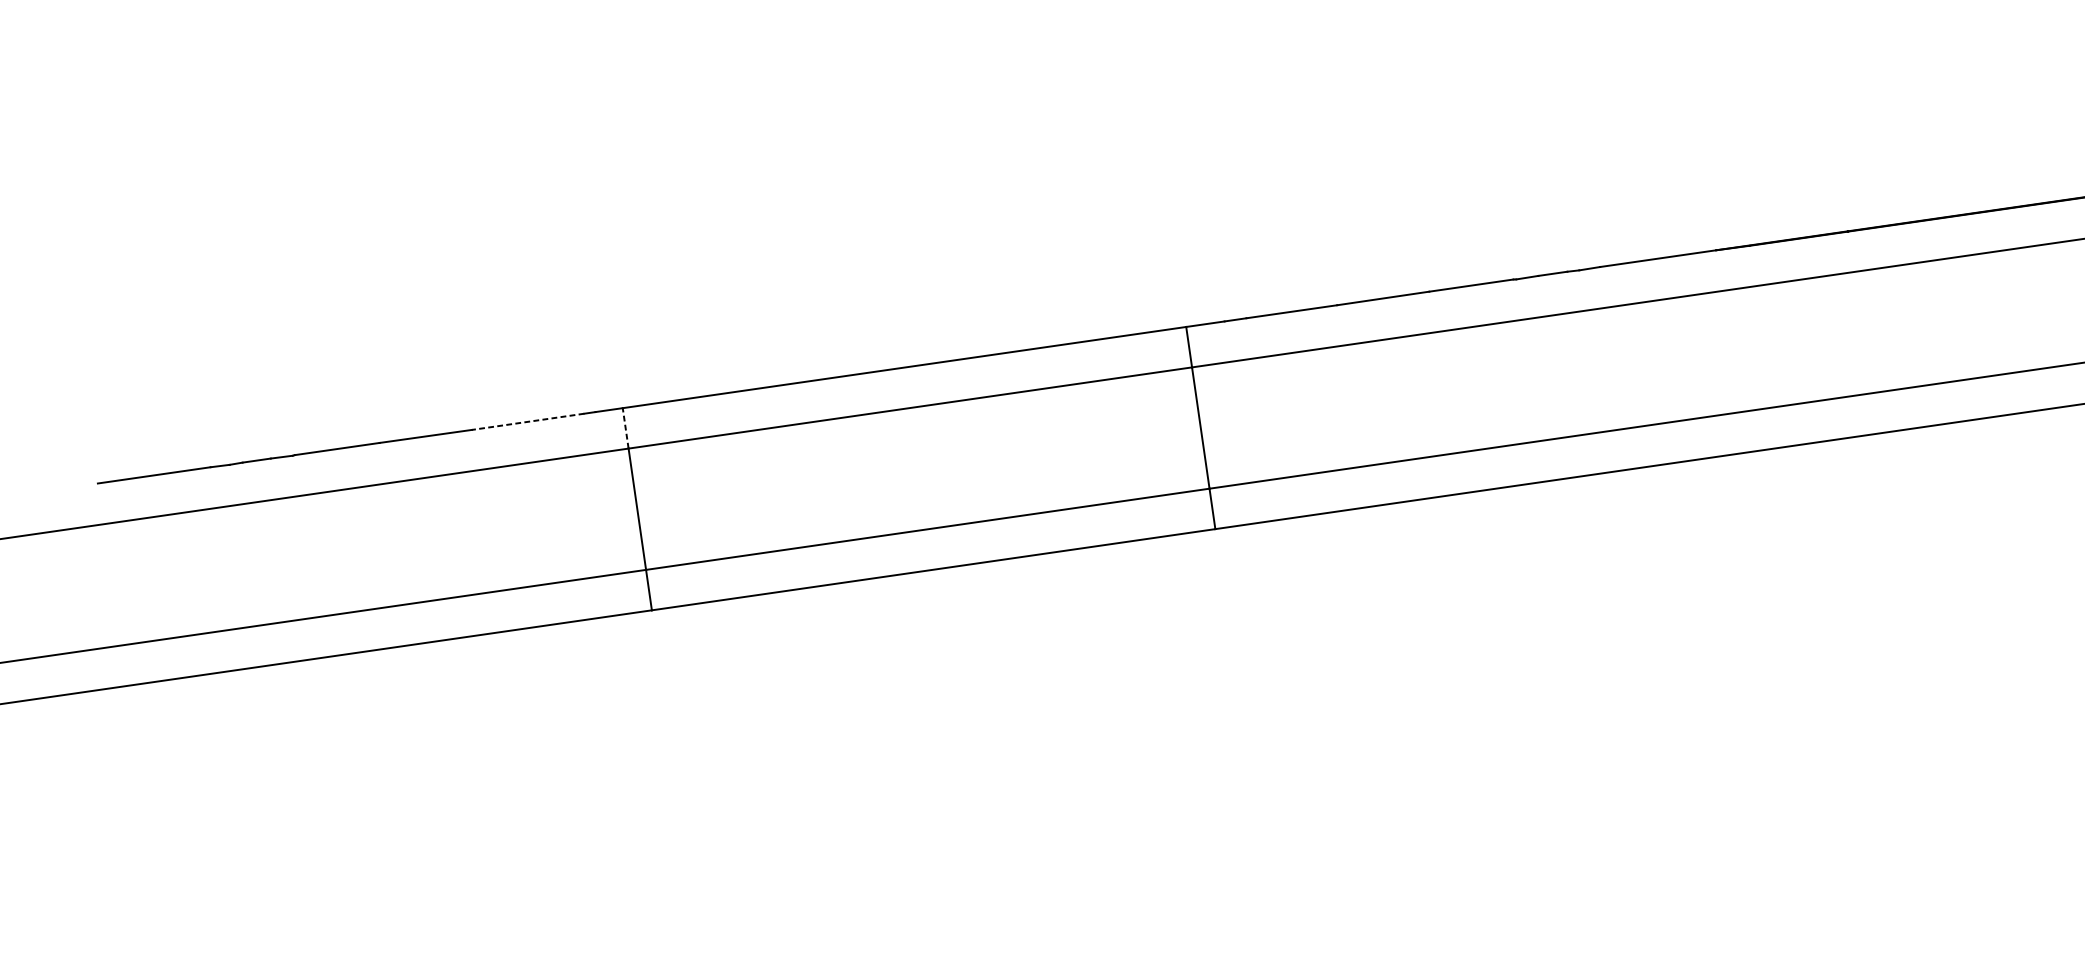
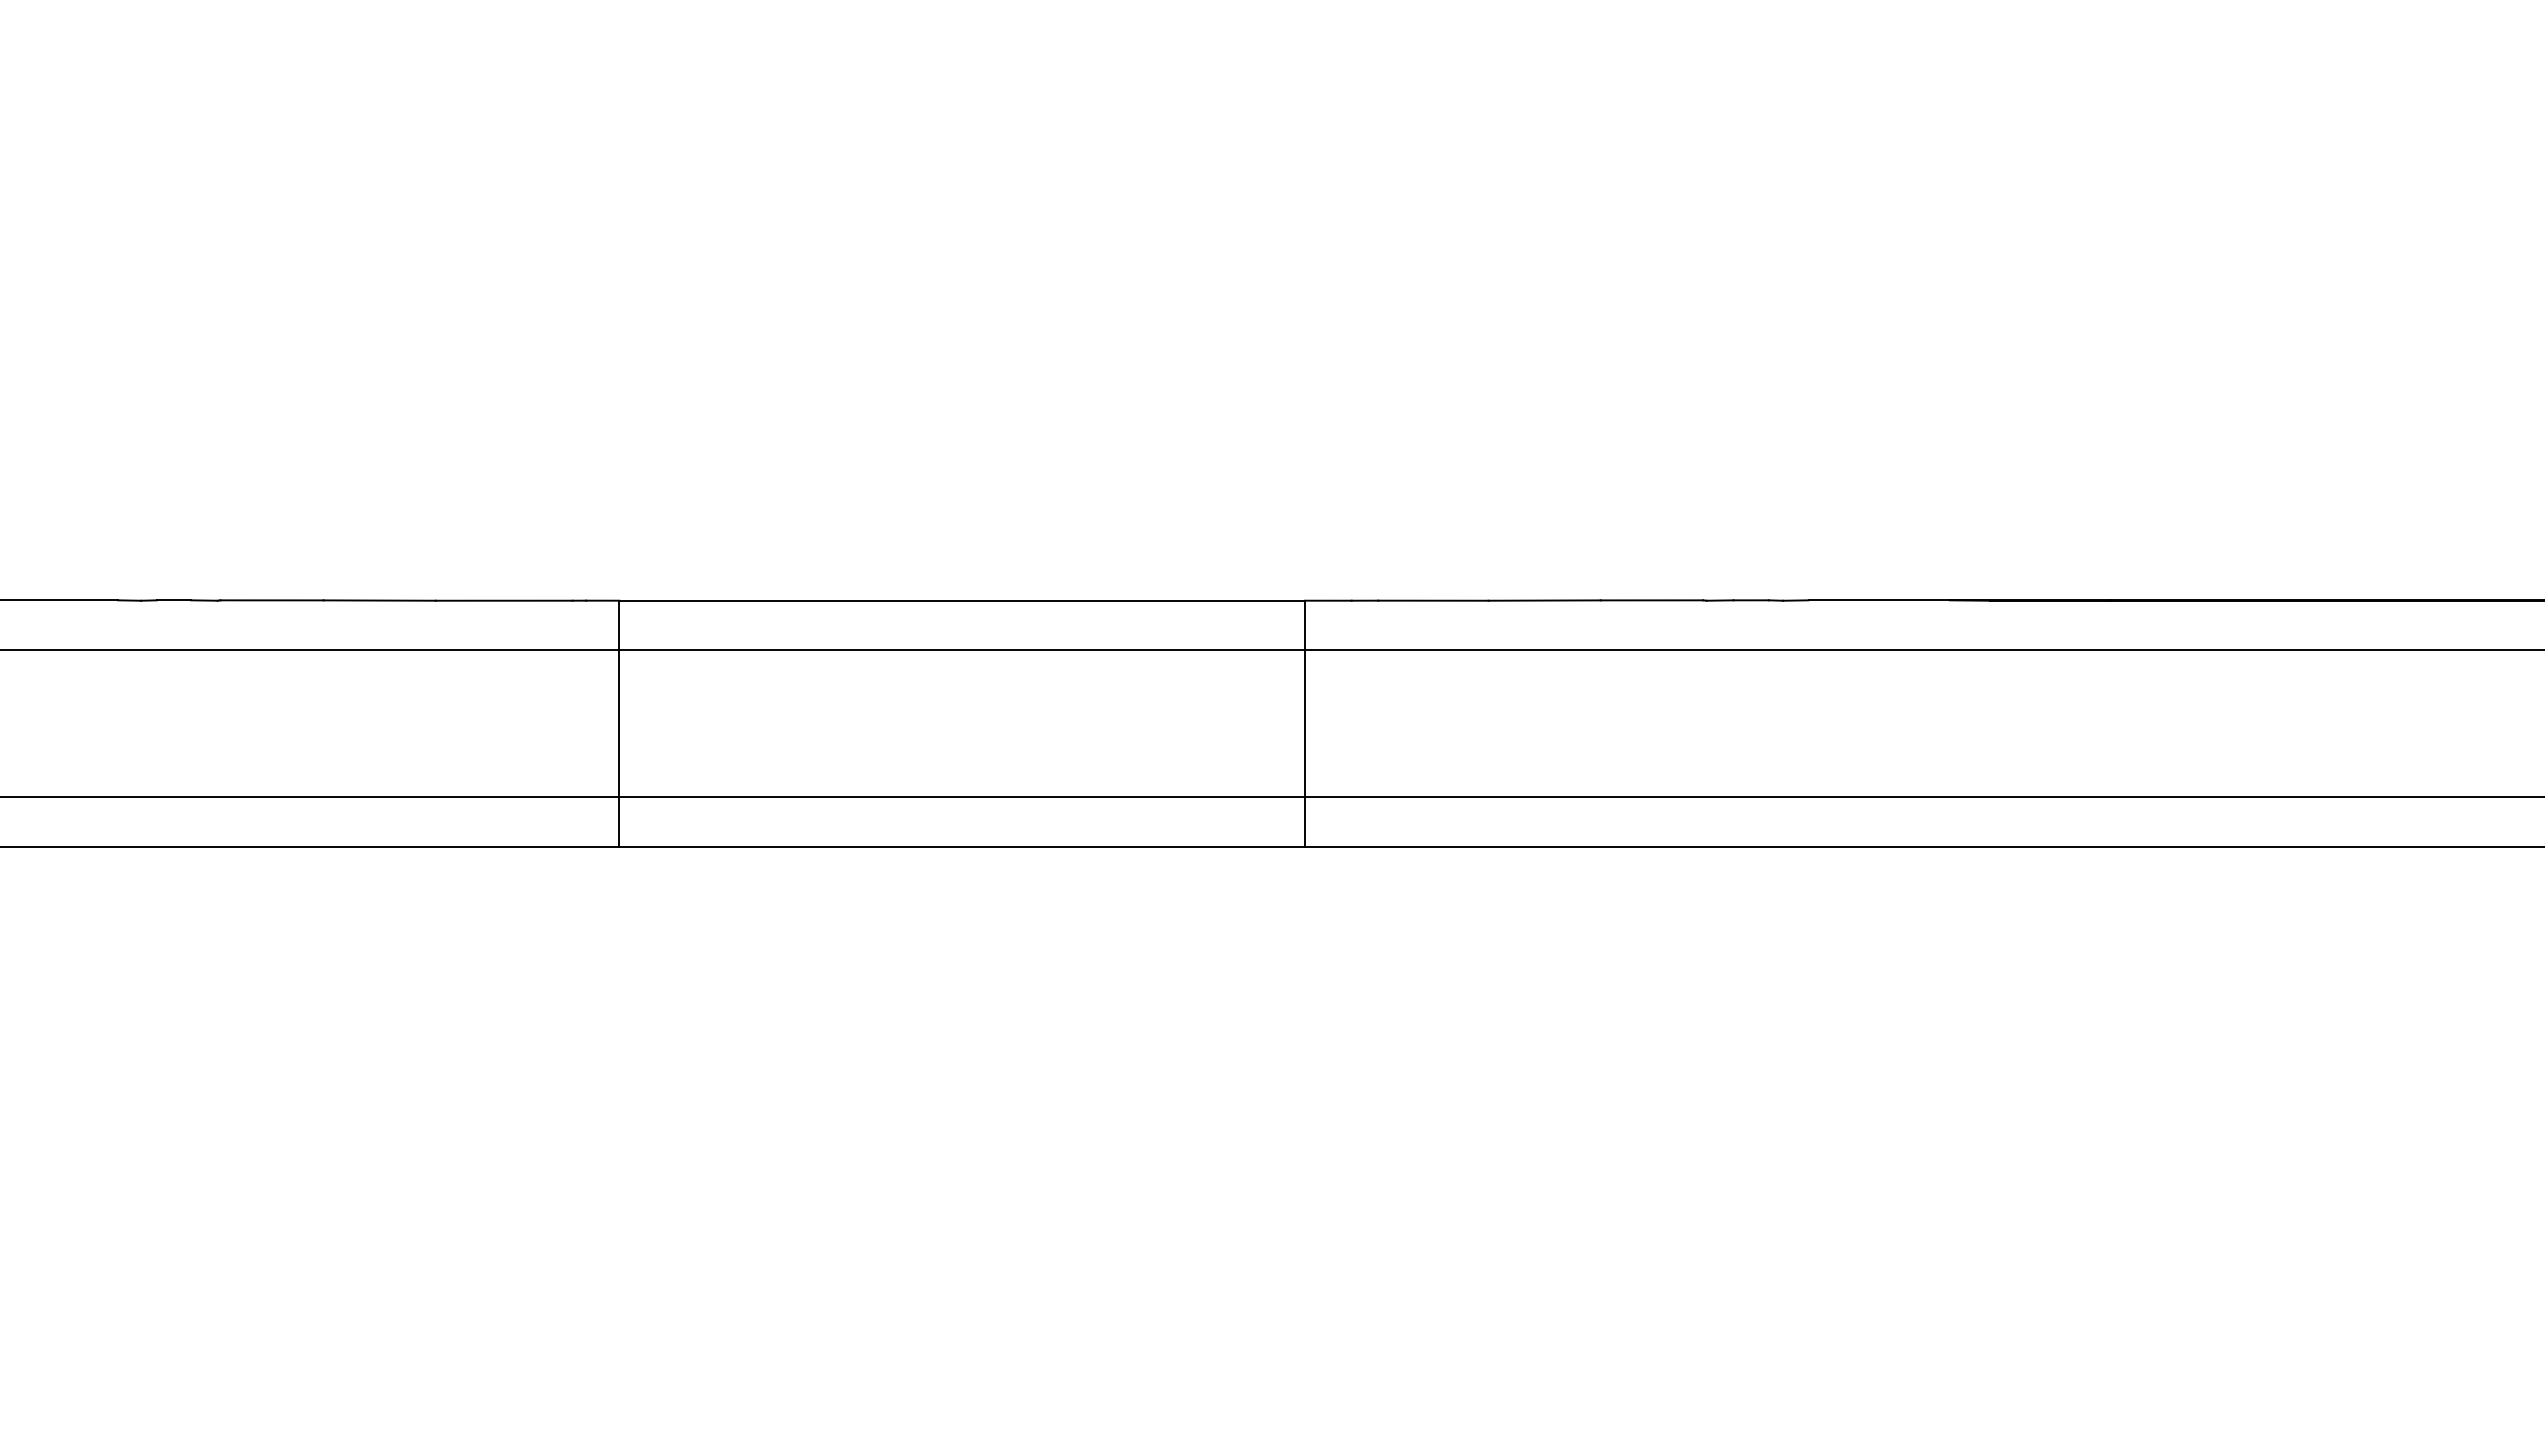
line: (527, 421) -> (503, 600), dashed -> solid
line: (625, 428) -> (619, 625), dashed -> solid

